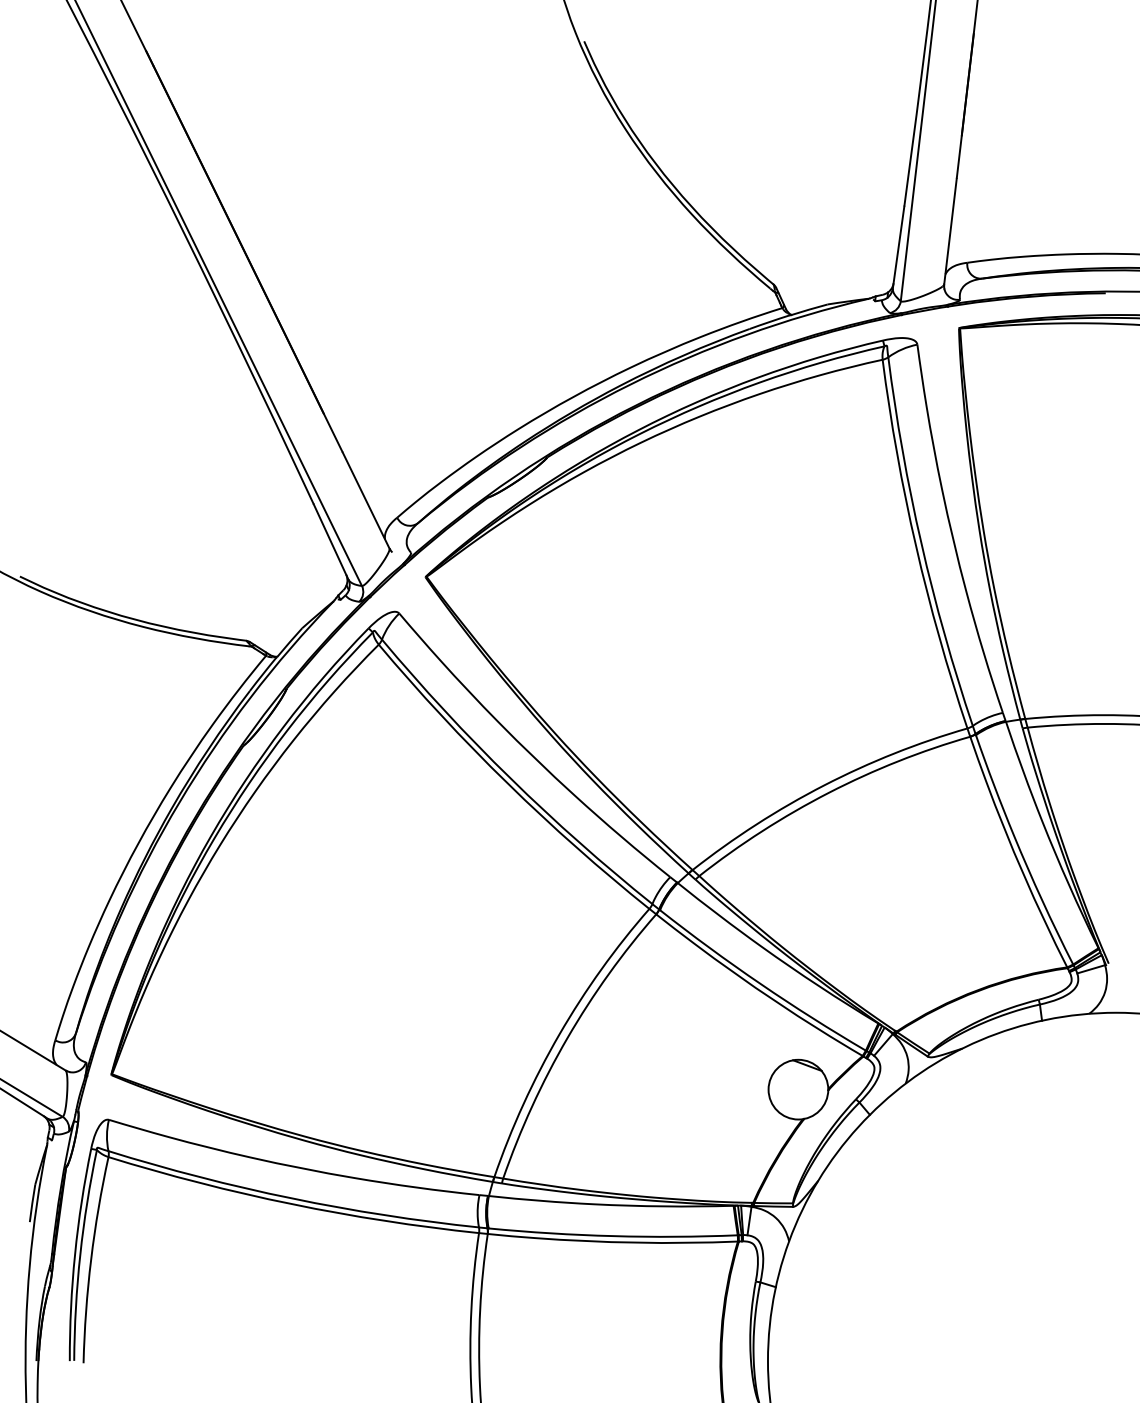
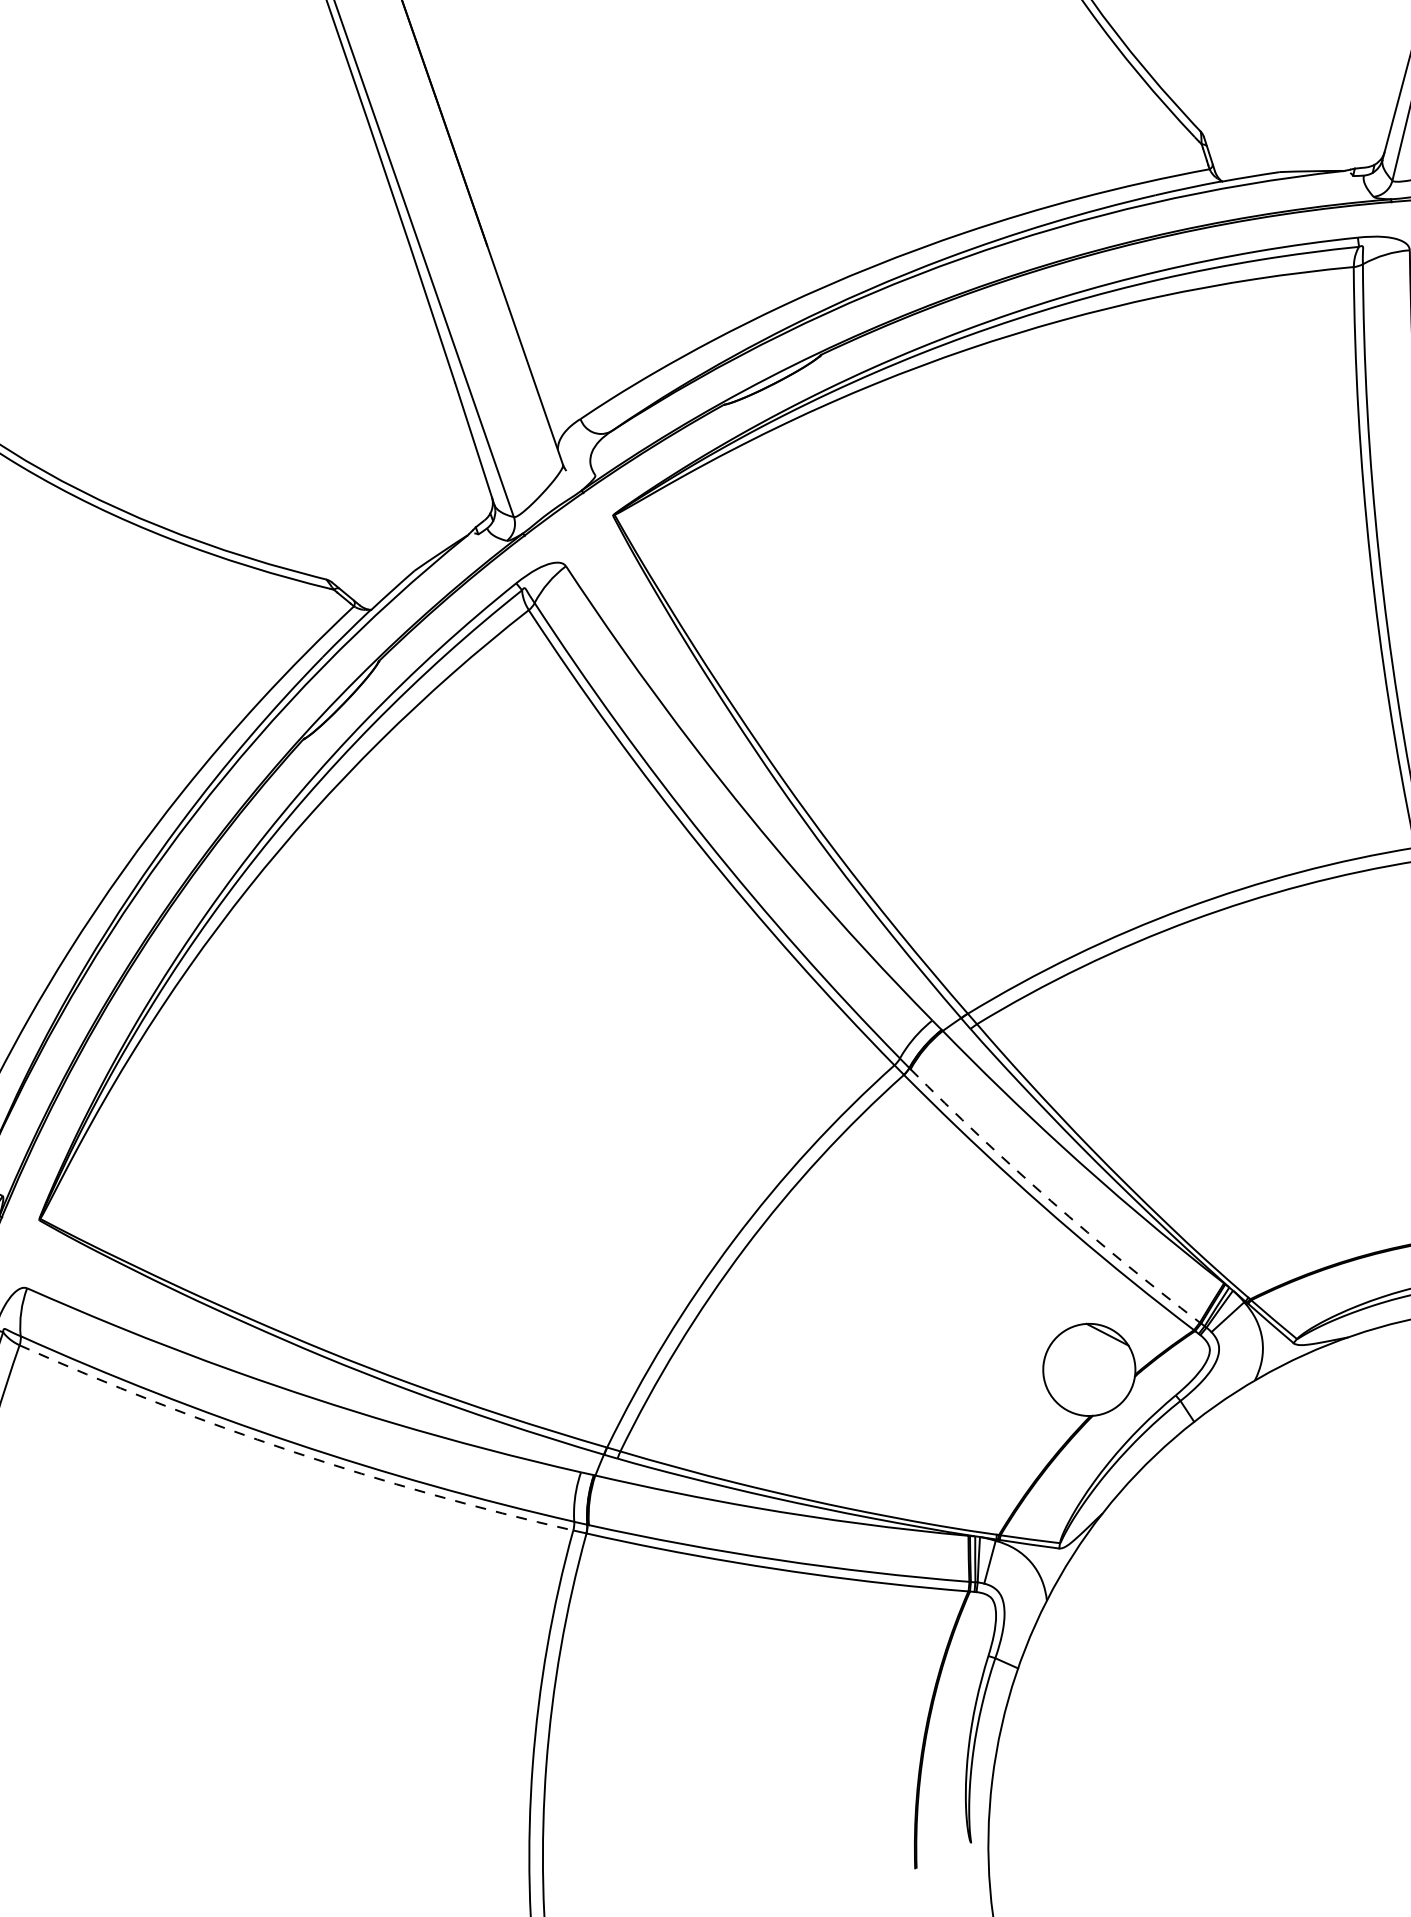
arc: (760, 983) -> (1050, 1200), solid -> dashed
arc: (291, 1204) -> (291, 1451), solid -> dashed

